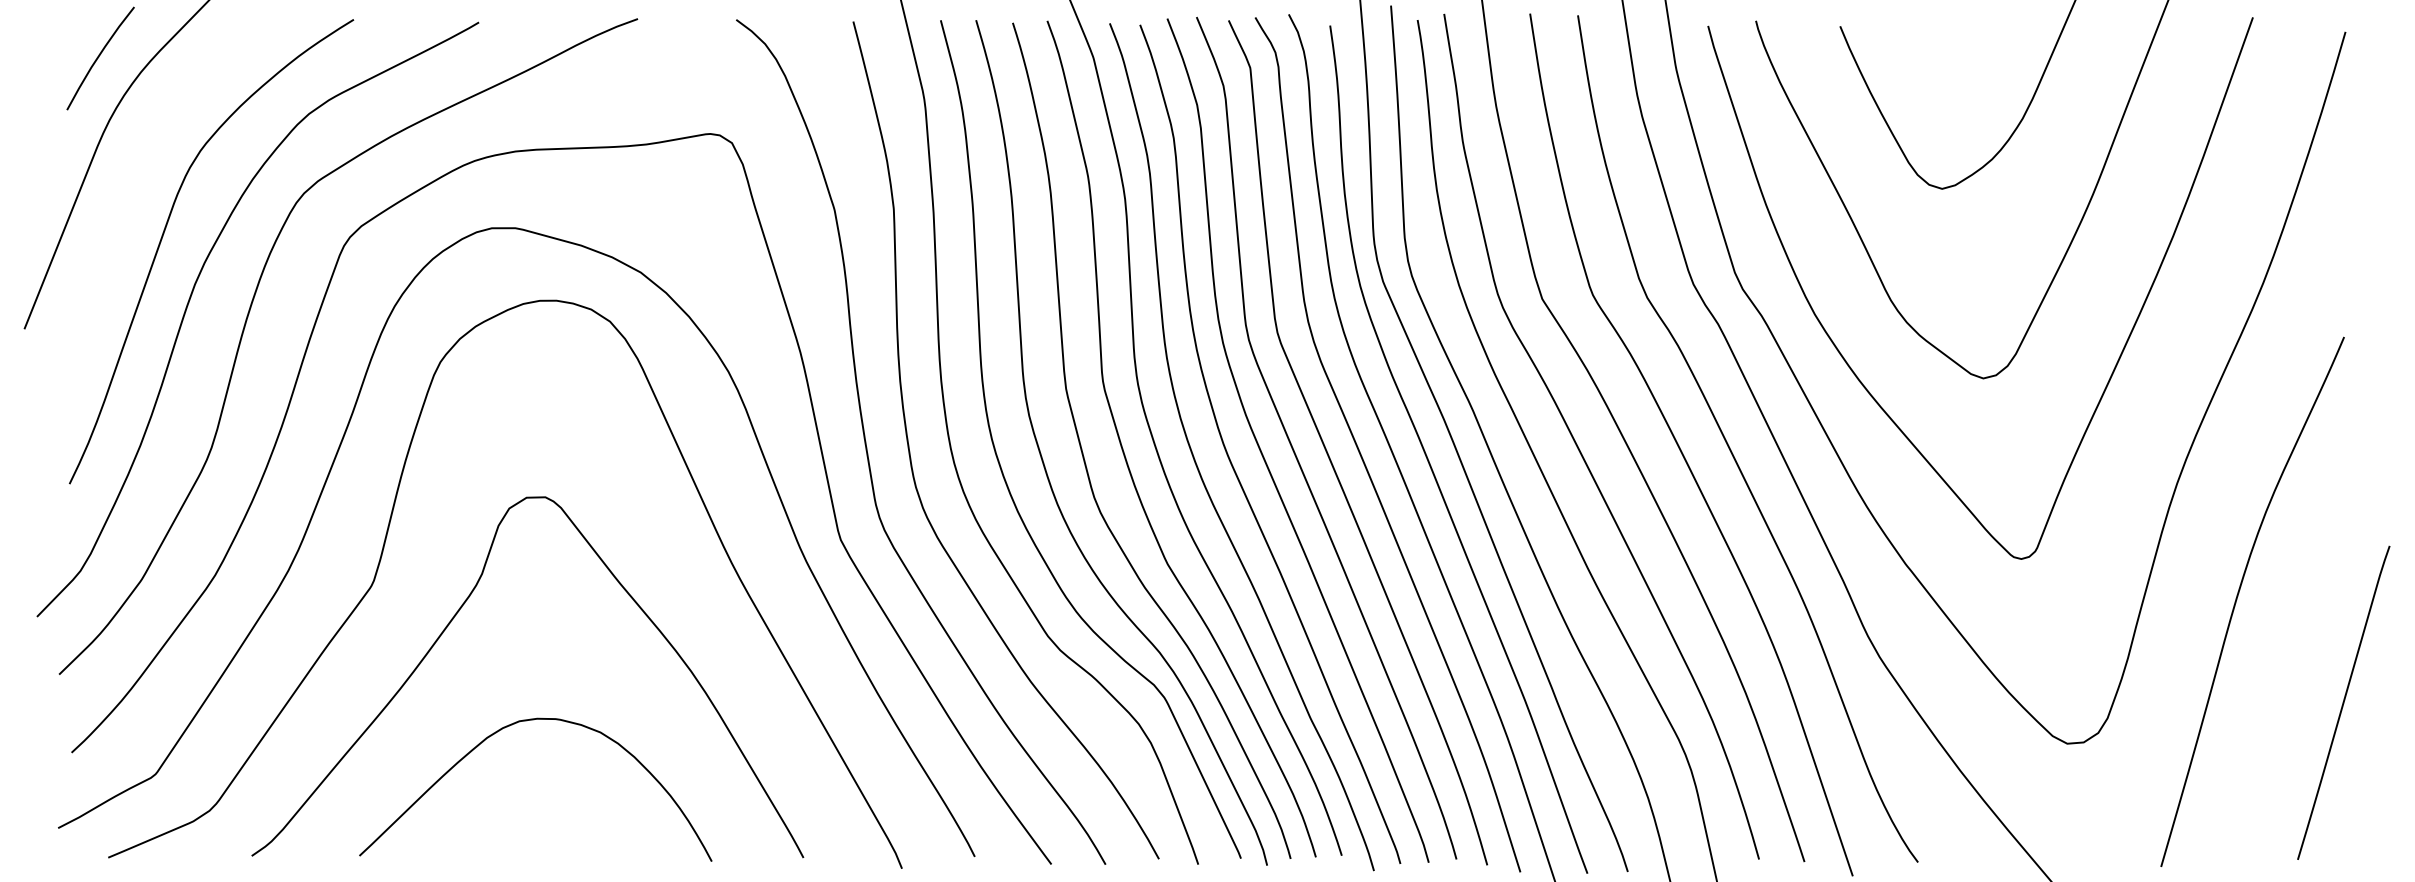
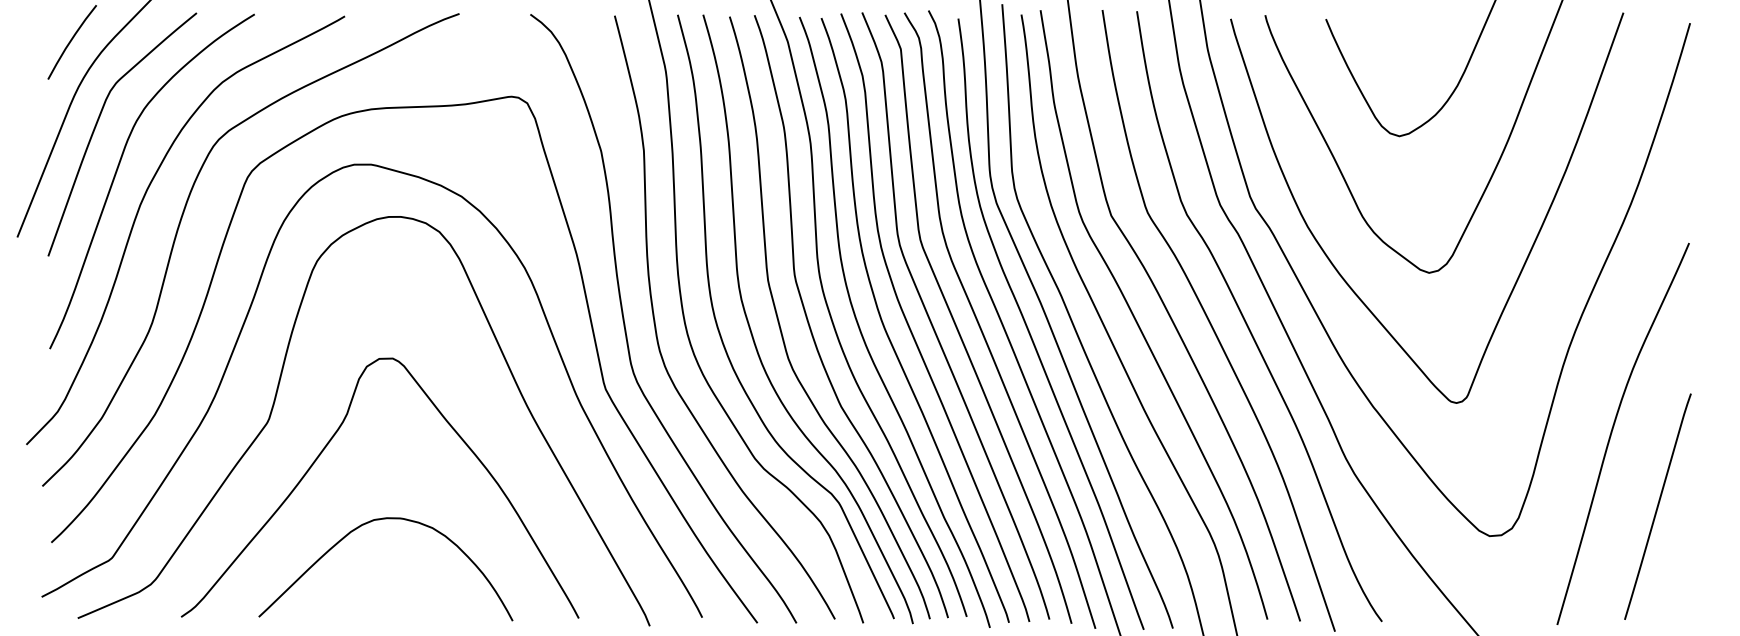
curve: (134, 174) -> (96, 125), added
curve: (2343, 702) -> (1657, 506), moved

